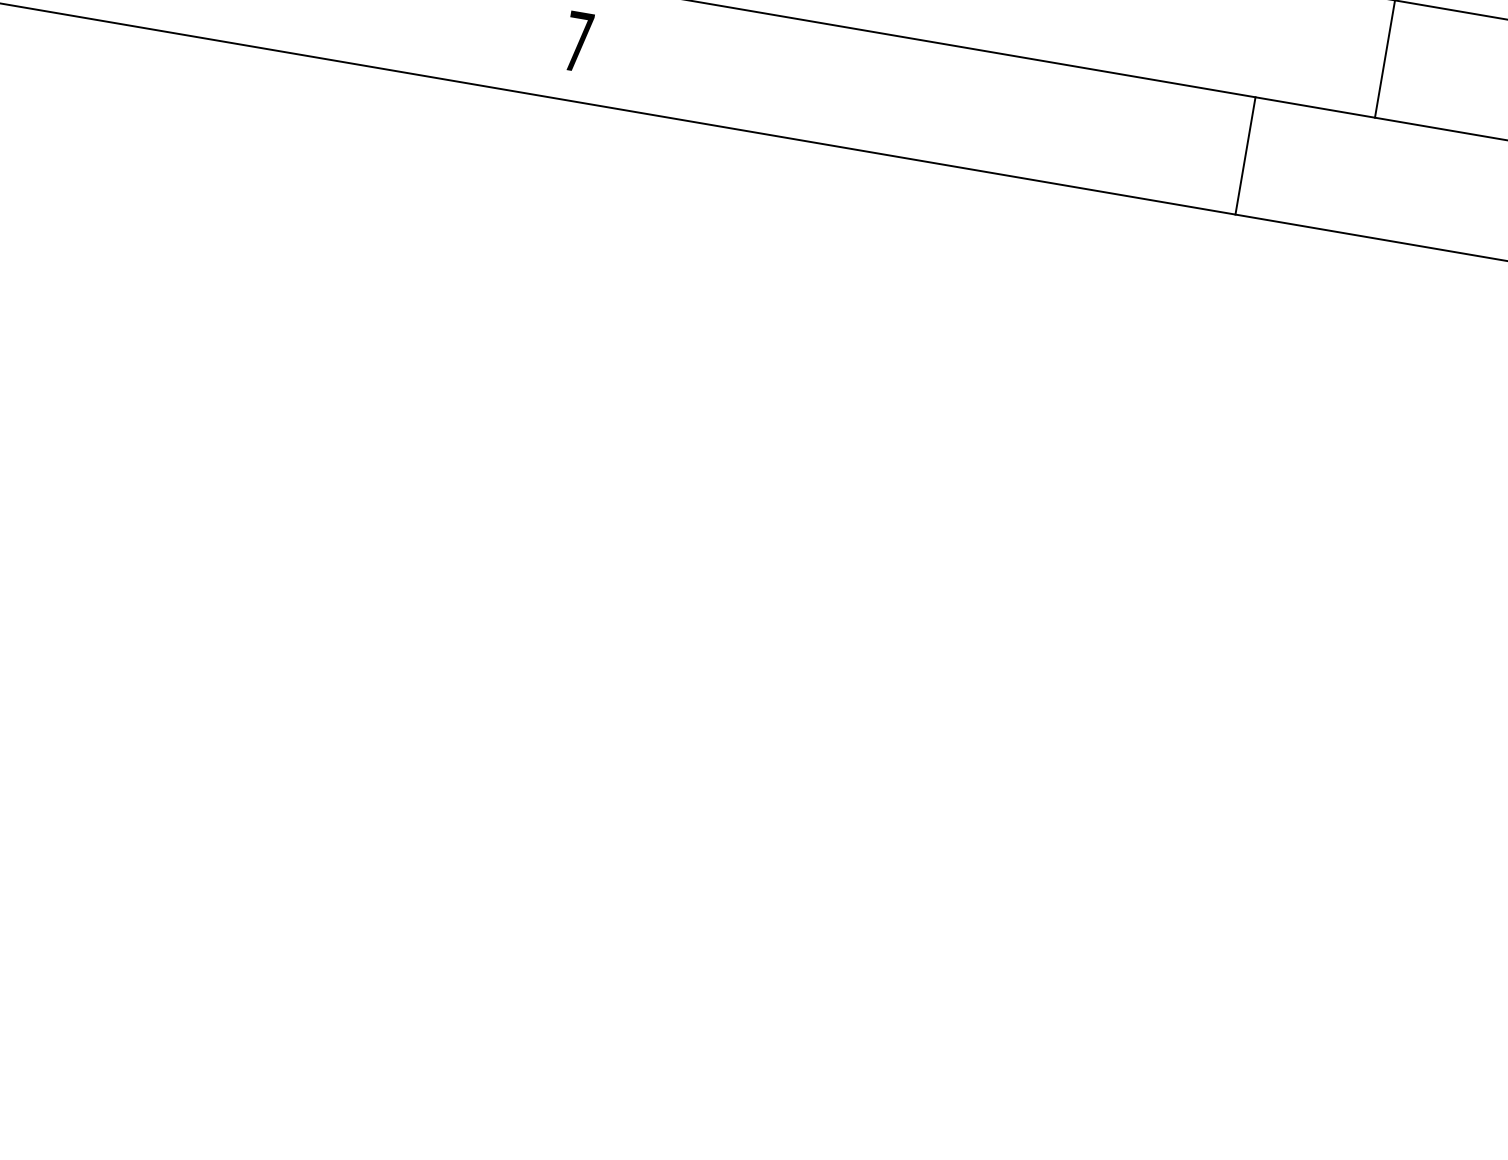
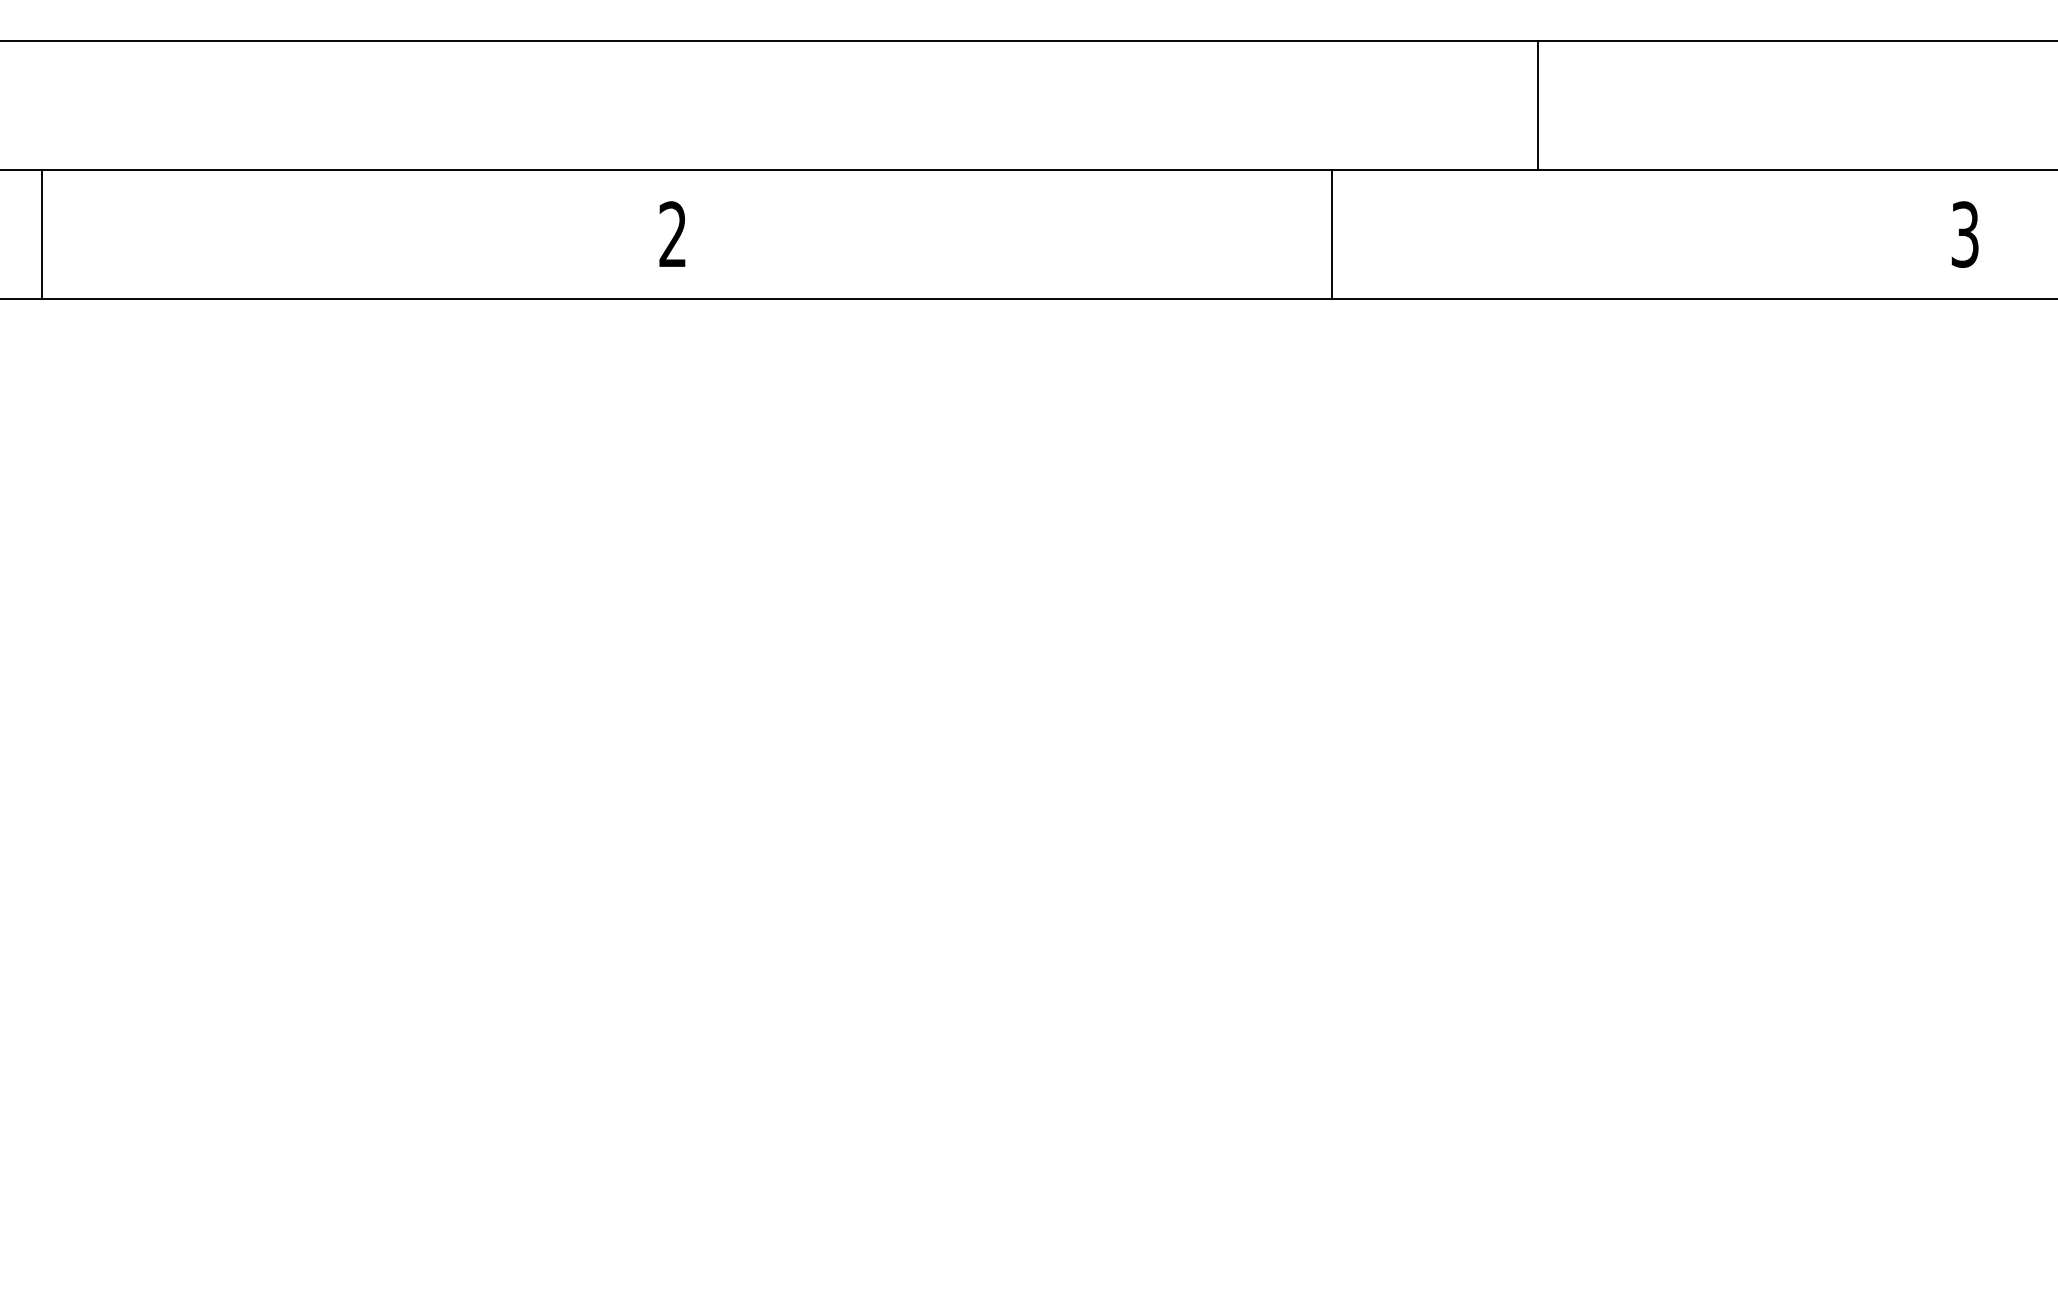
text: (577, 40) -> (672, 233), 7 -> 2
line: (1245, 155) -> (1331, 234), moved

